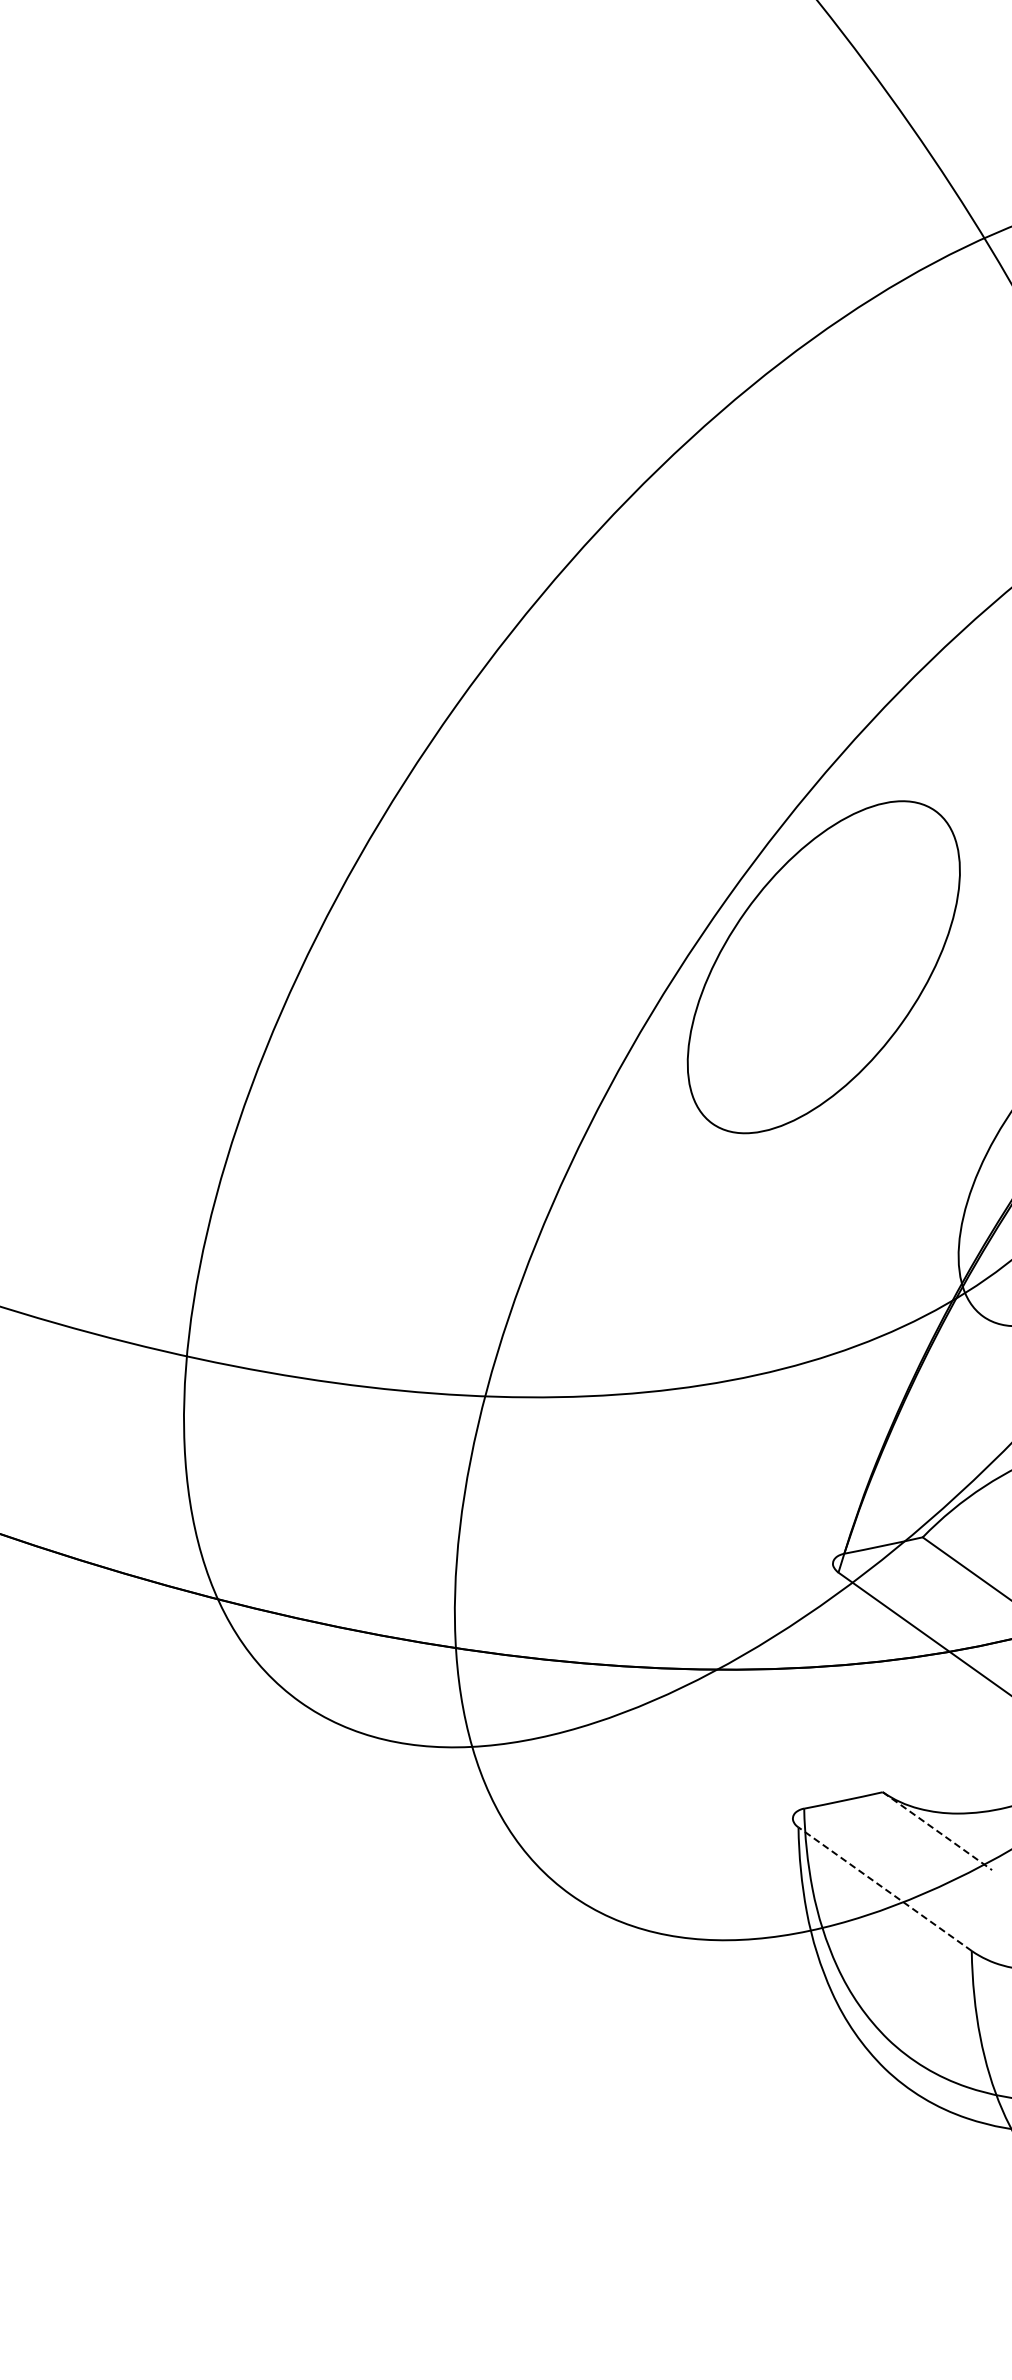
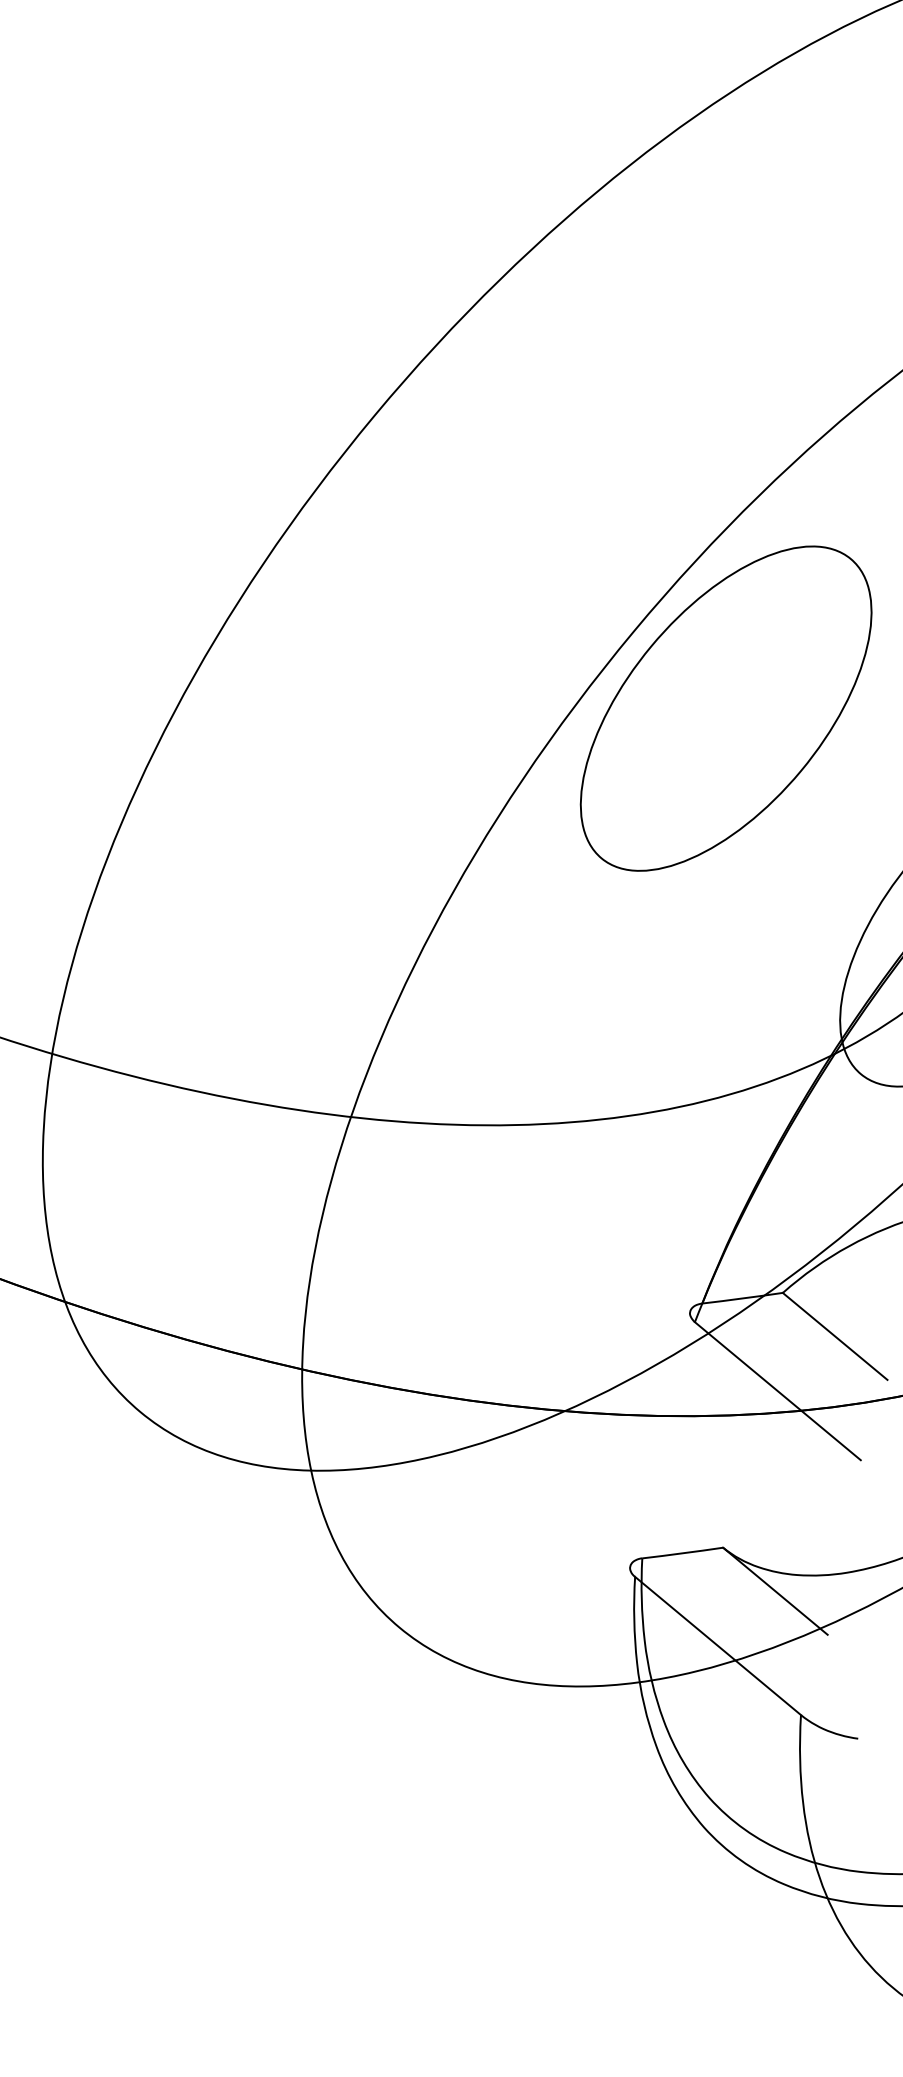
line: (937, 1831) -> (775, 1591), dashed -> solid
line: (884, 1888) -> (717, 1645), dashed -> solid

